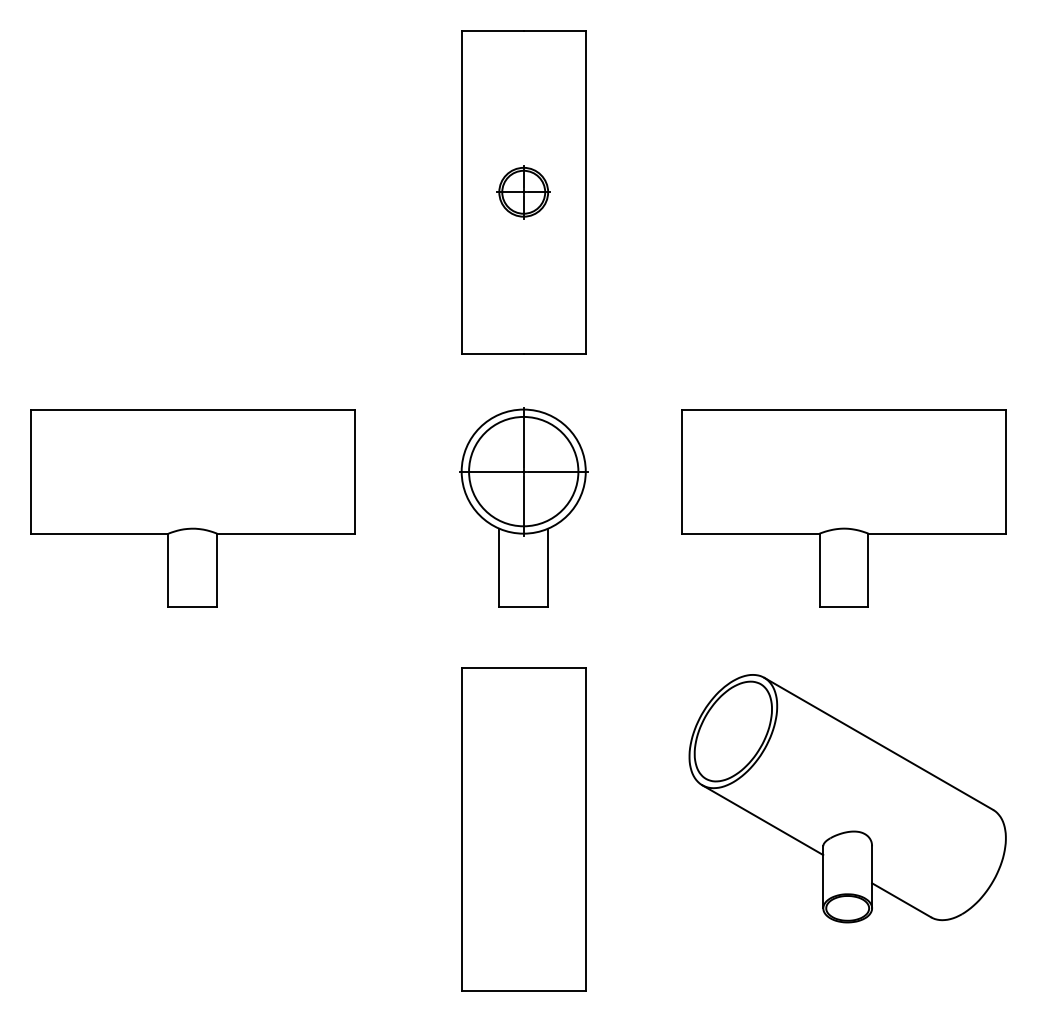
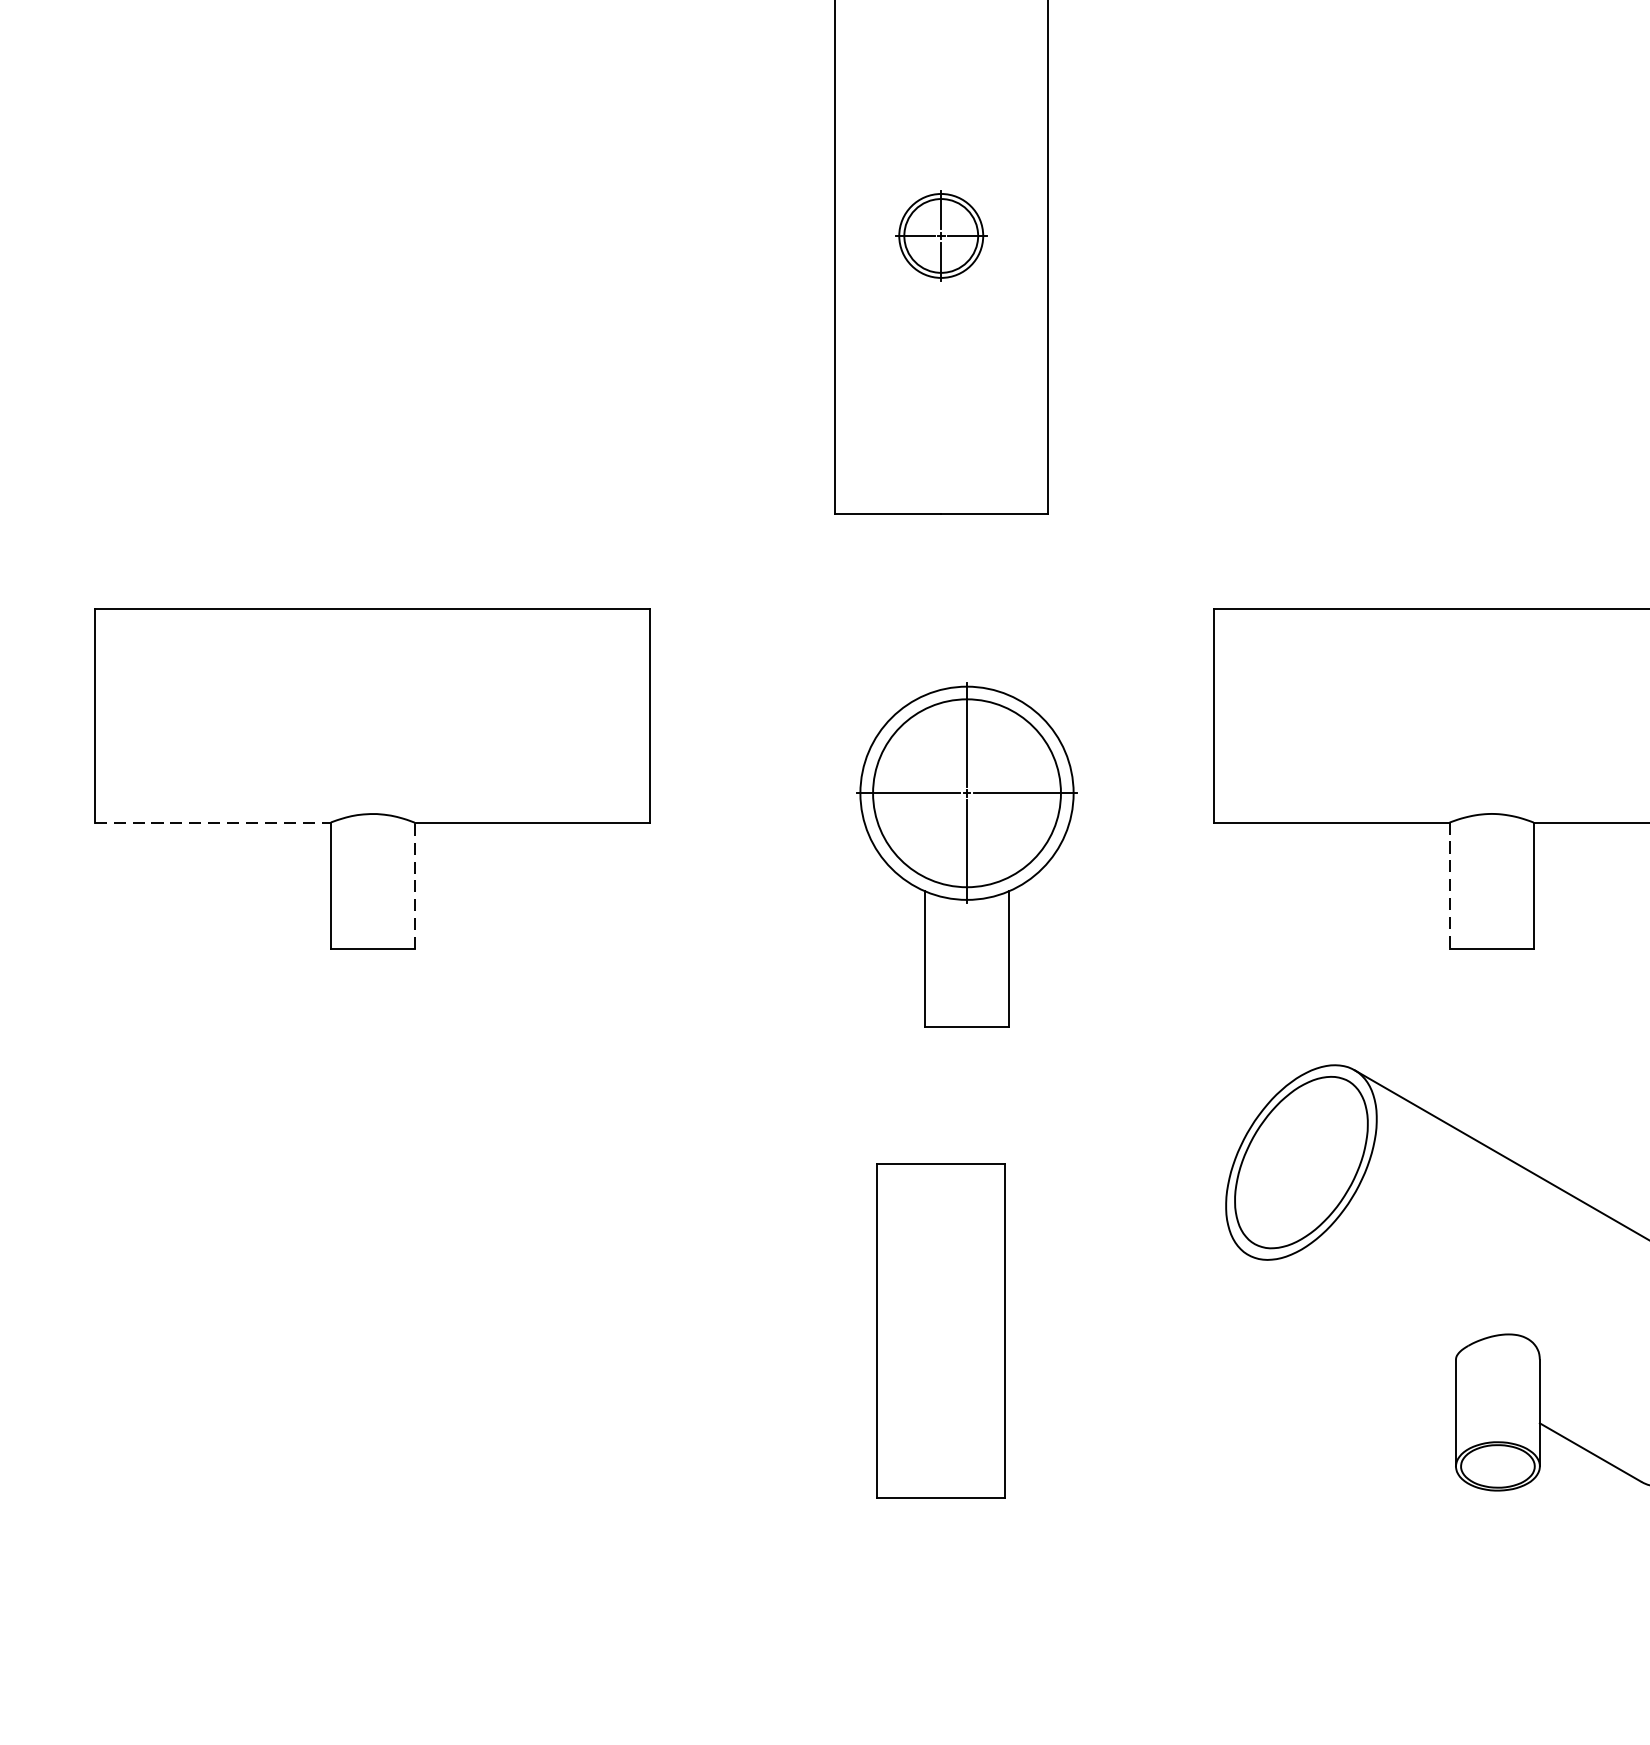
part: (523, 507) -> (966, 854), moved
line: (99, 533) -> (212, 822), solid -> dashed
line: (217, 570) -> (415, 885), solid -> dashed
line: (819, 570) -> (1449, 885), solid -> dashed
line: (762, 820) -> (1351, 1315), removed
part: (523, 829) -> (940, 1330), size x0.6

